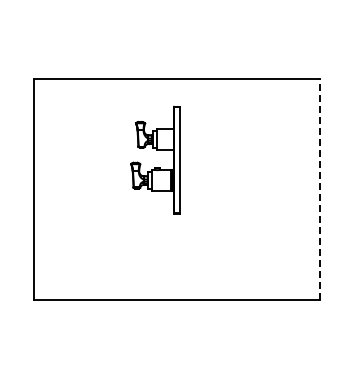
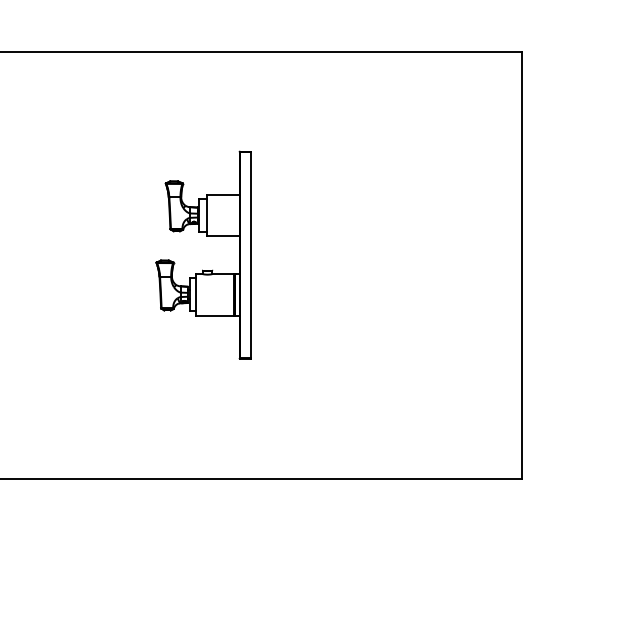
part: (155, 167) -> (203, 269), moved
line: (319, 189) -> (521, 265), dashed -> solid

